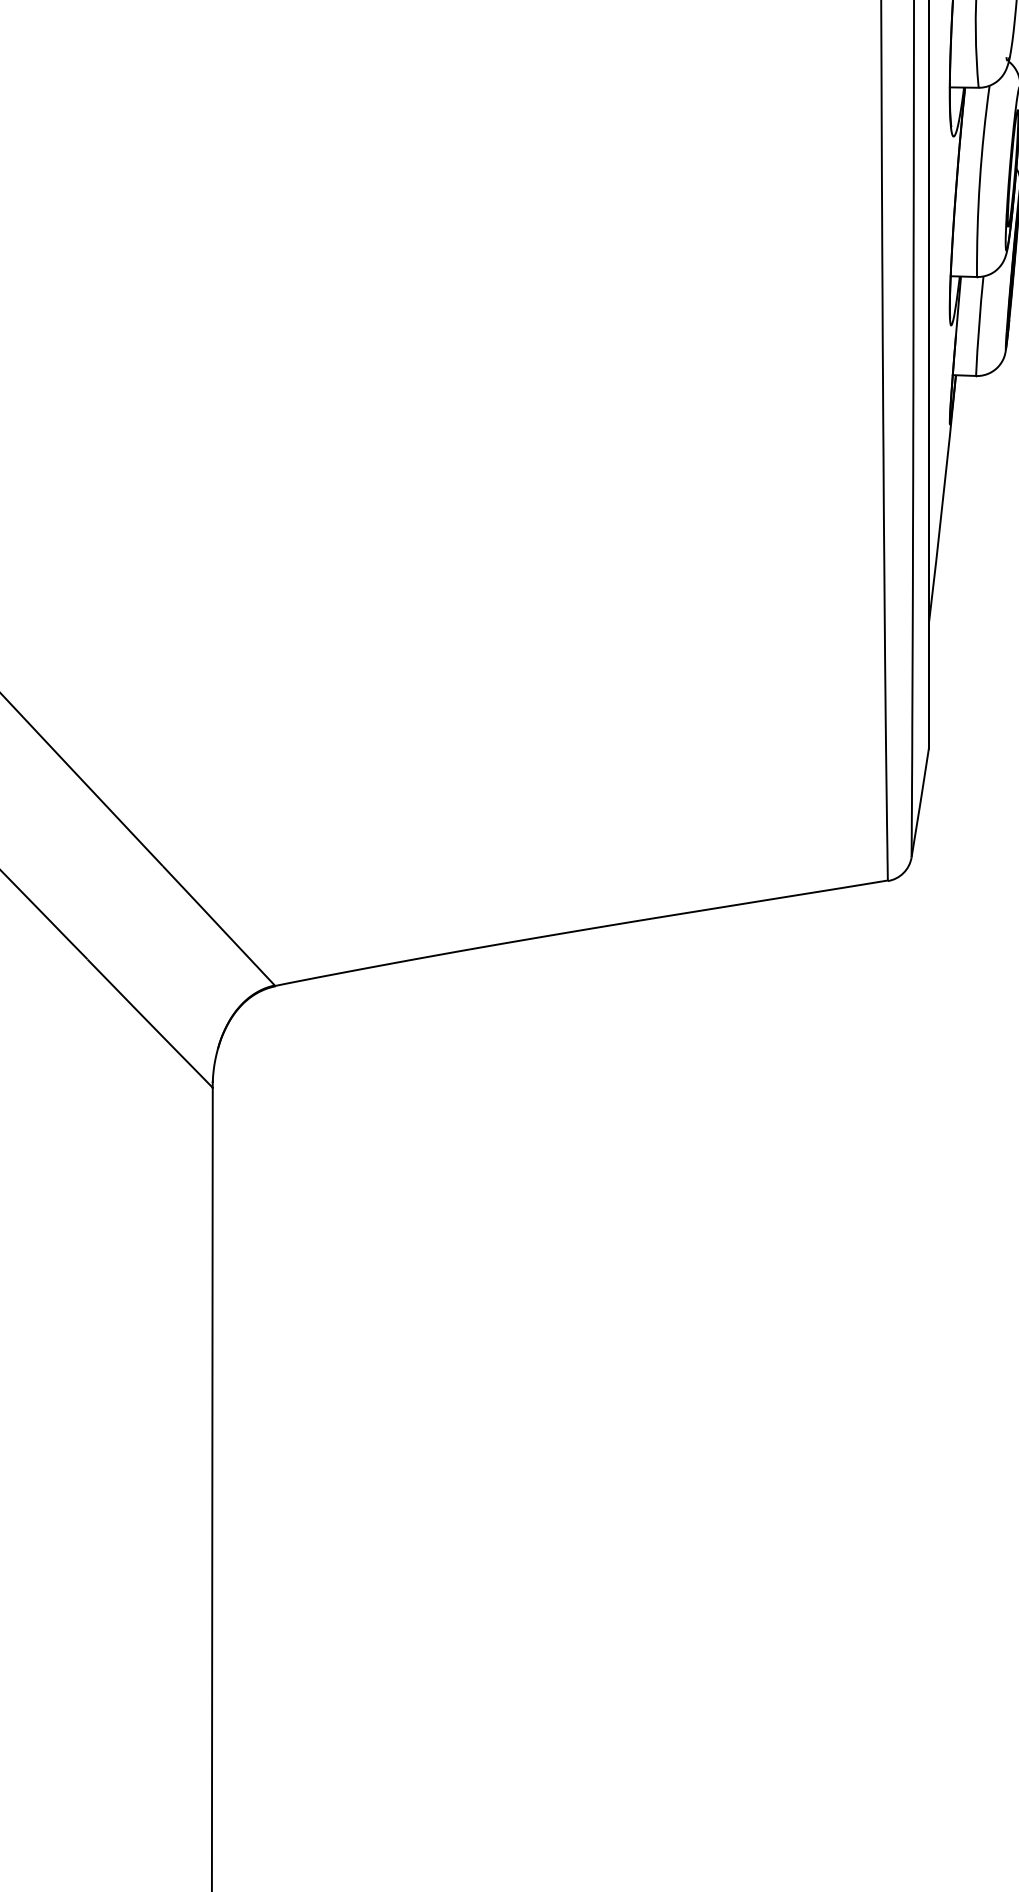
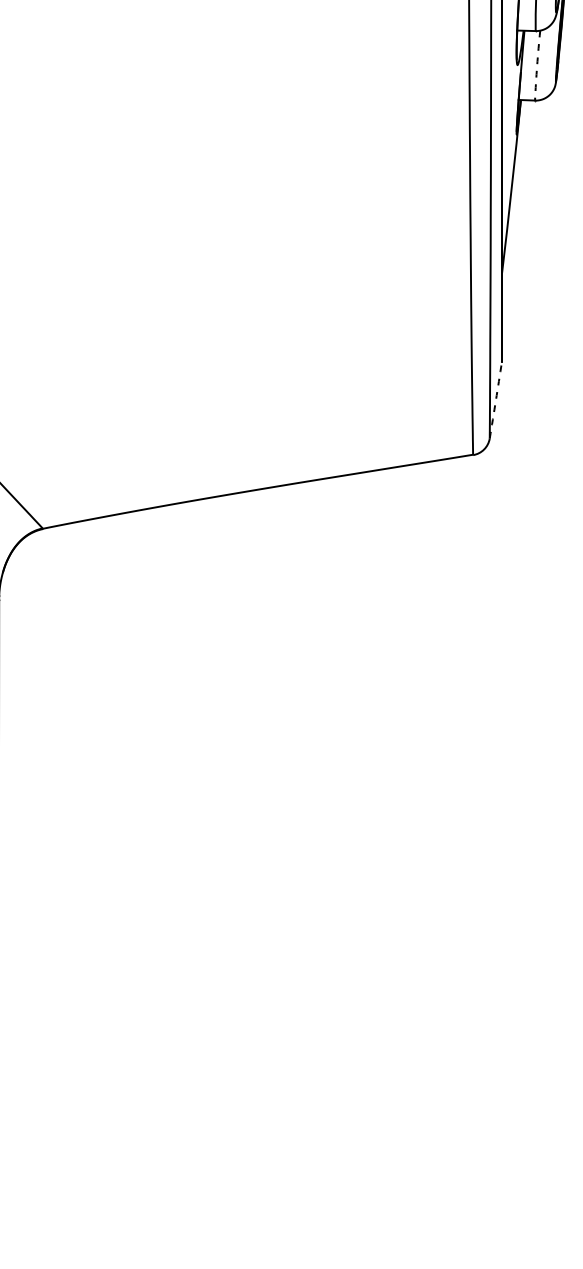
arc: (979, 326) -> (537, 65), solid -> dashed
arc: (920, 803) -> (496, 400), solid -> dashed

